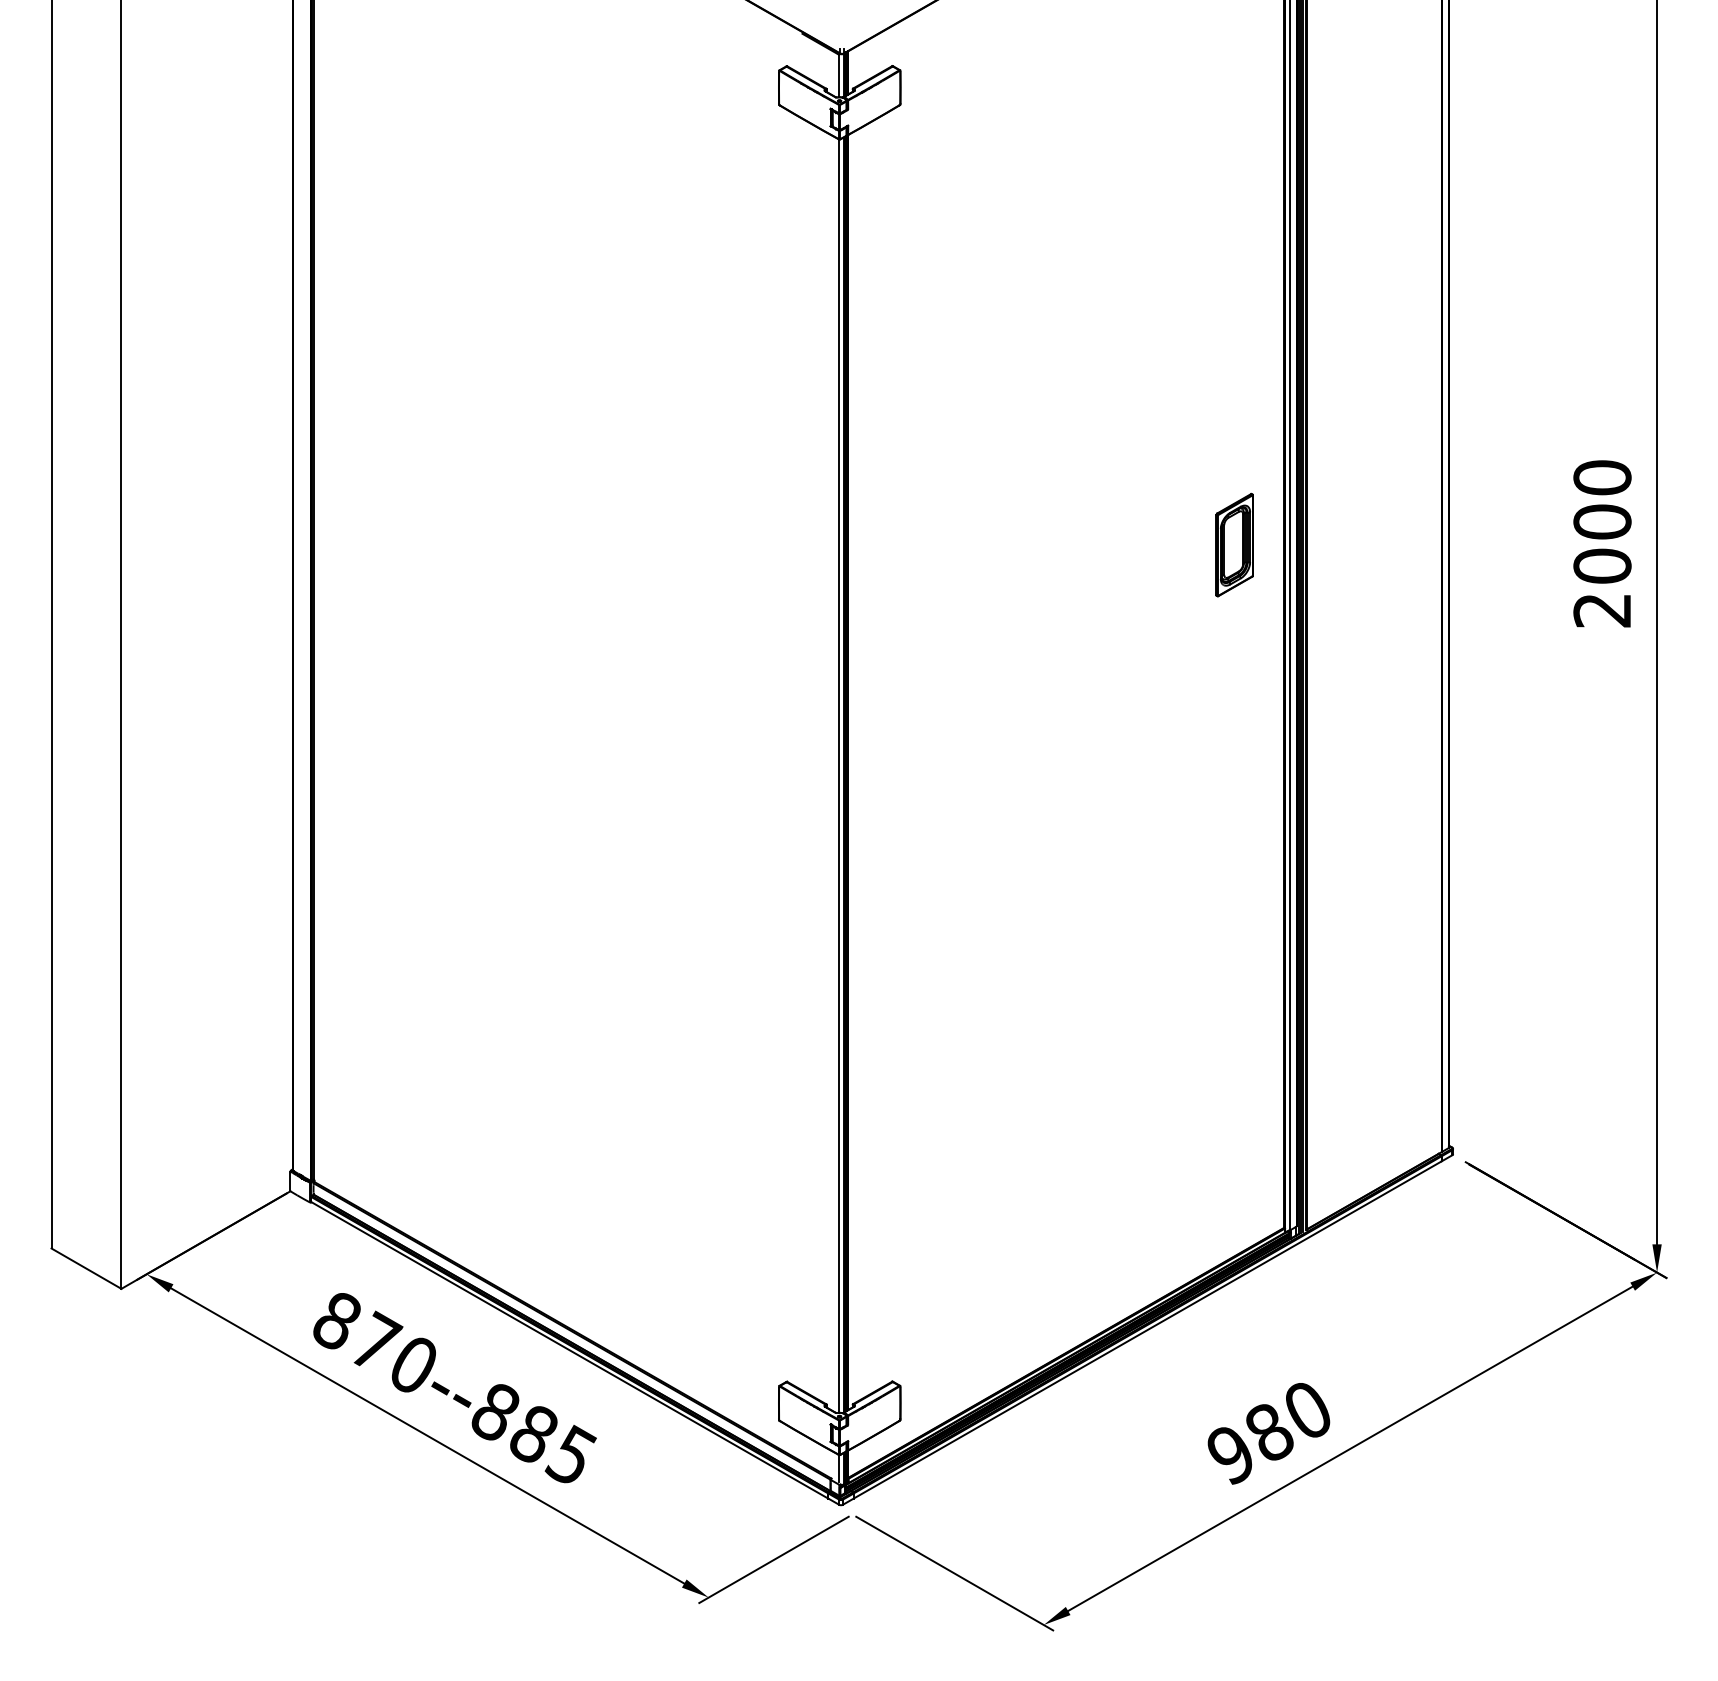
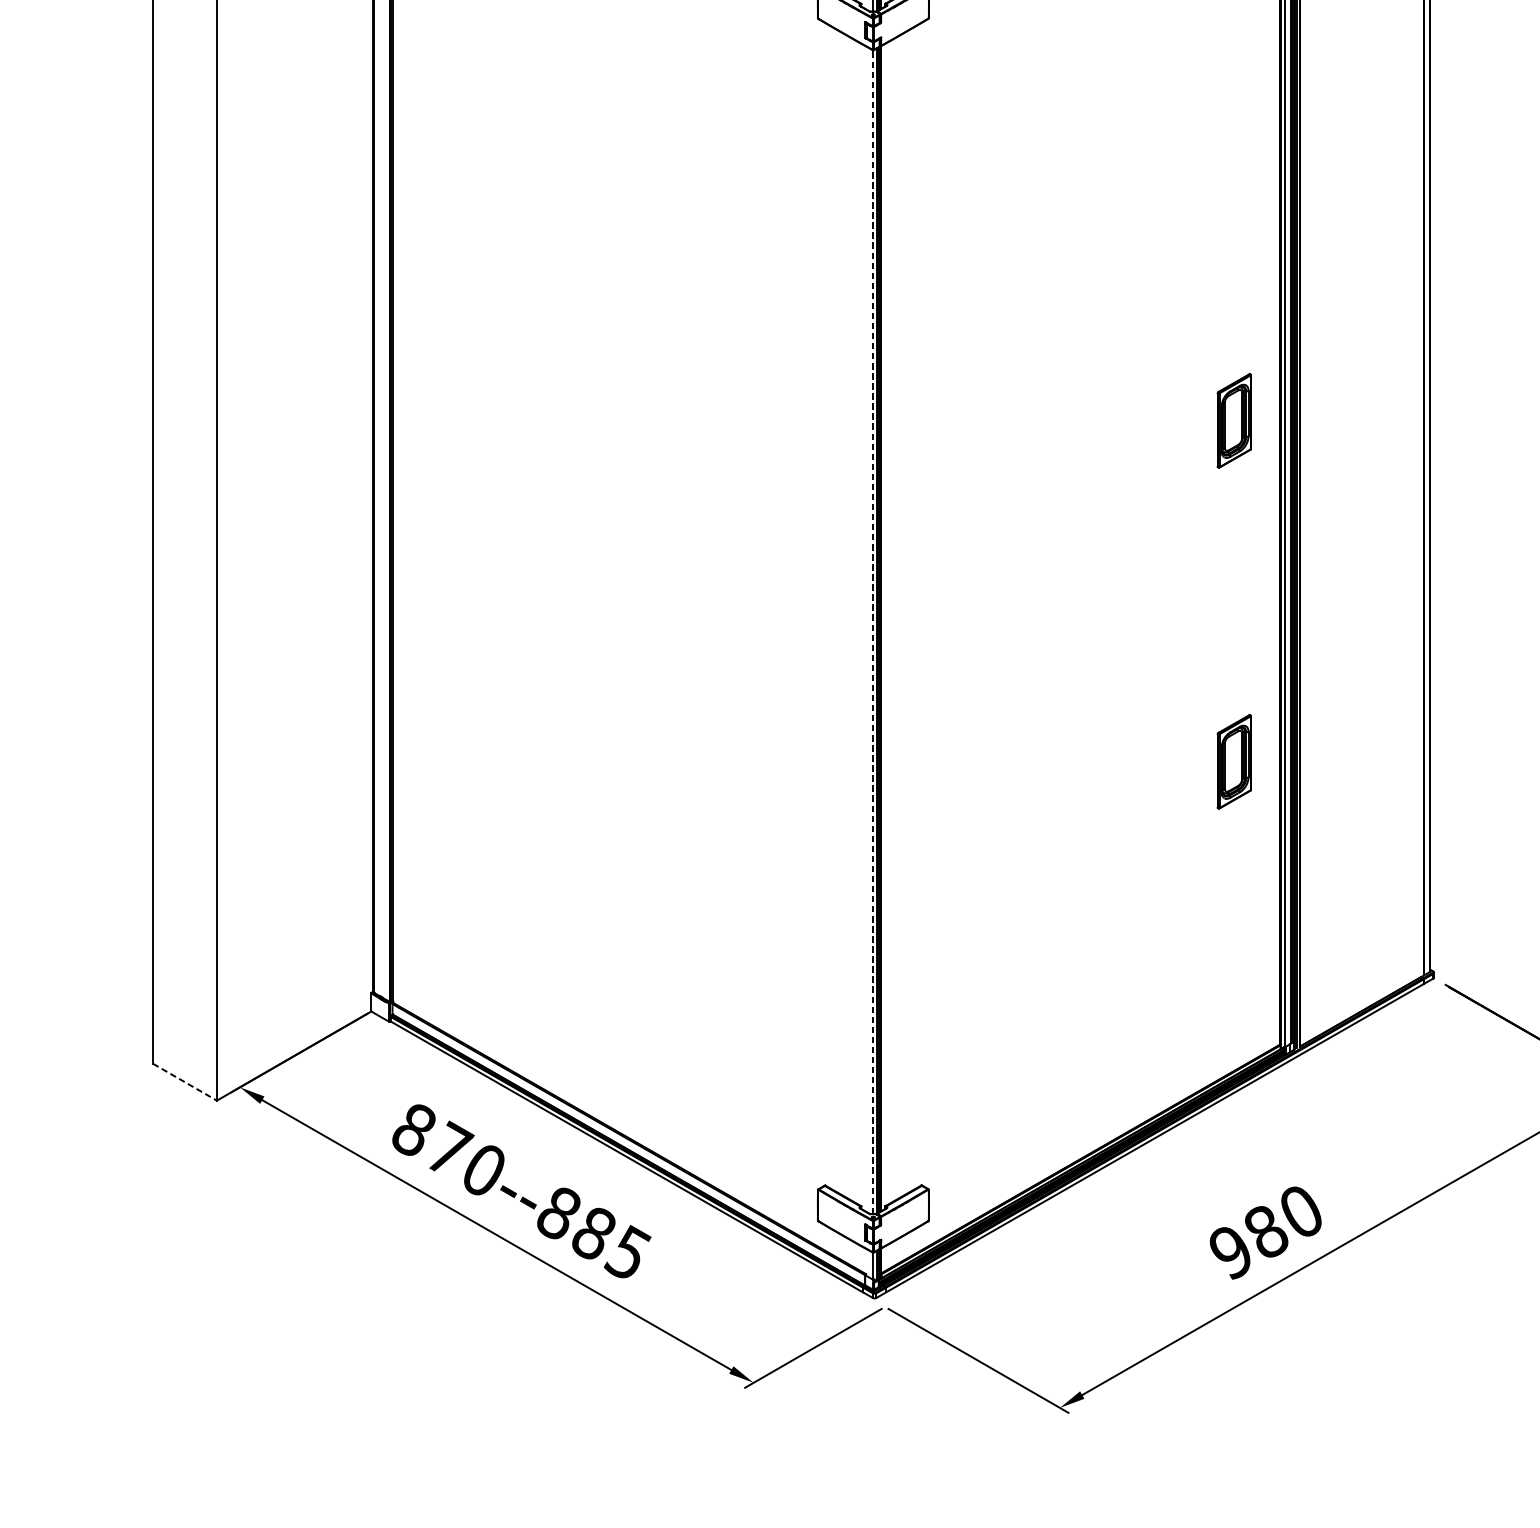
line: (838, 776) -> (872, 632), solid -> dashed
part: (1234, 917) -> (1234, 761), added
line: (86, 1268) -> (184, 1082), solid -> dashed

